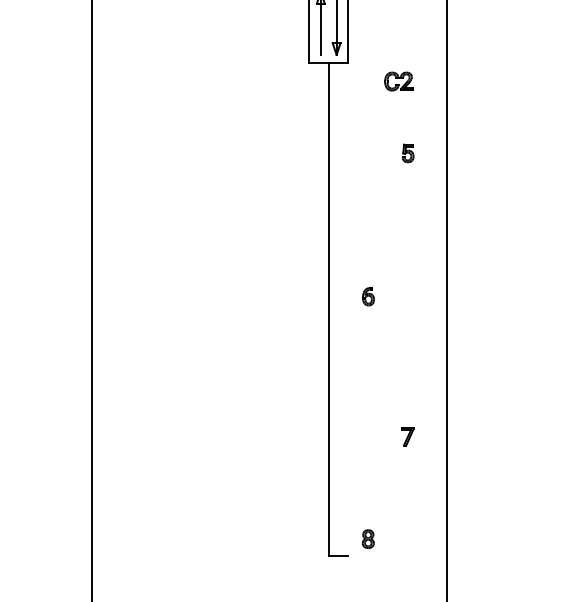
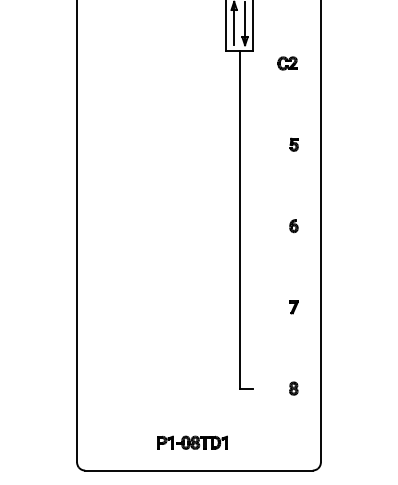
part: (407, 152) -> (293, 144), moved
part: (367, 297) -> (293, 226), moved
part: (367, 539) -> (293, 388), moved

